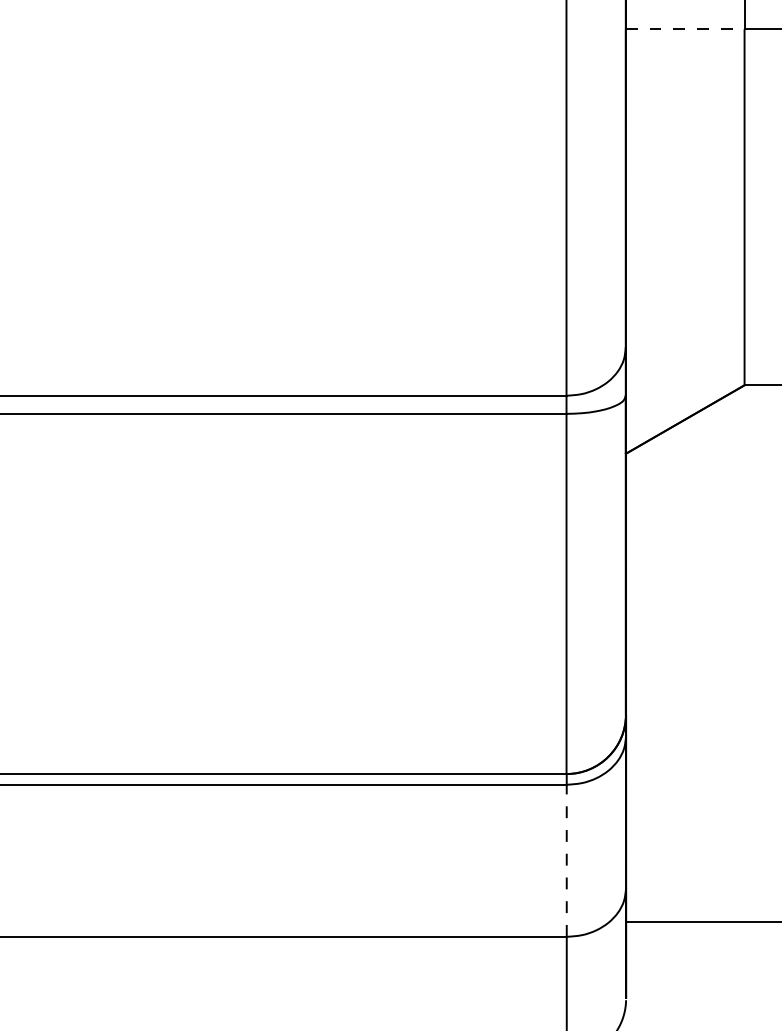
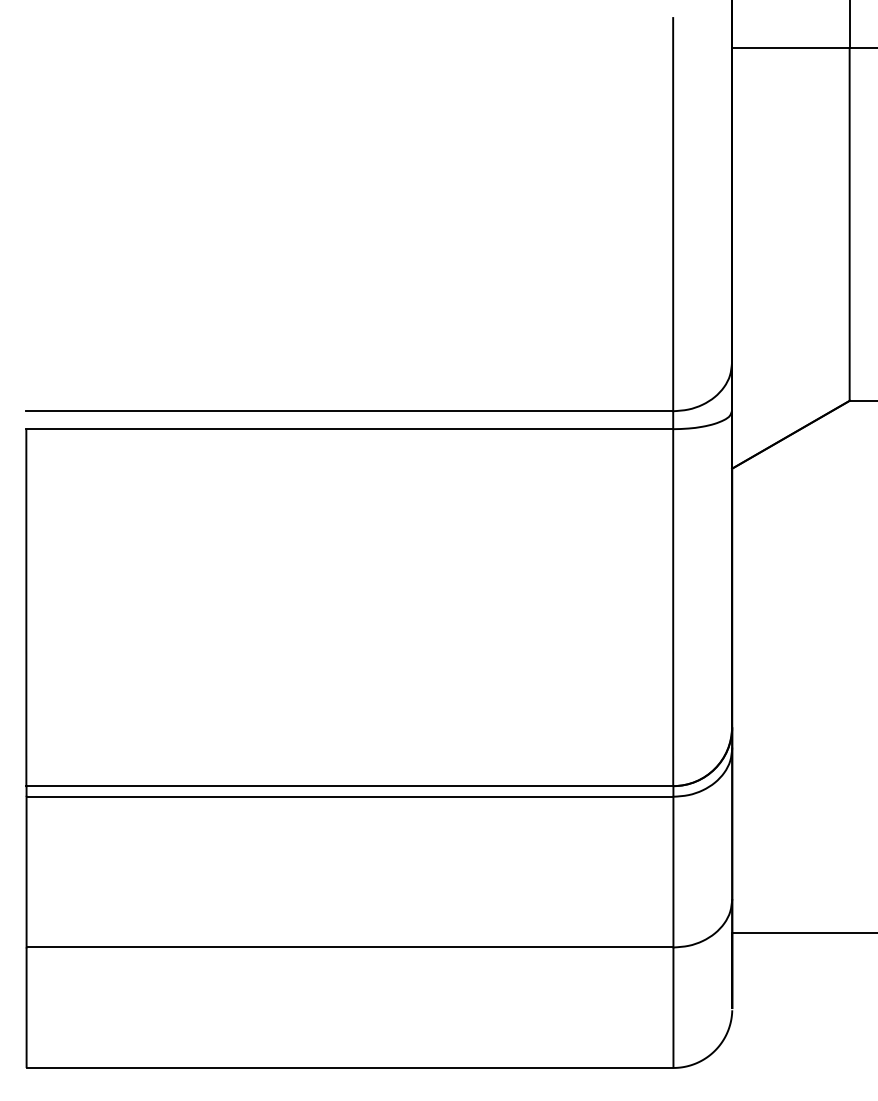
line: (684, 29) -> (790, 48), dashed -> solid
line: (566, 860) -> (673, 871), dashed -> solid

